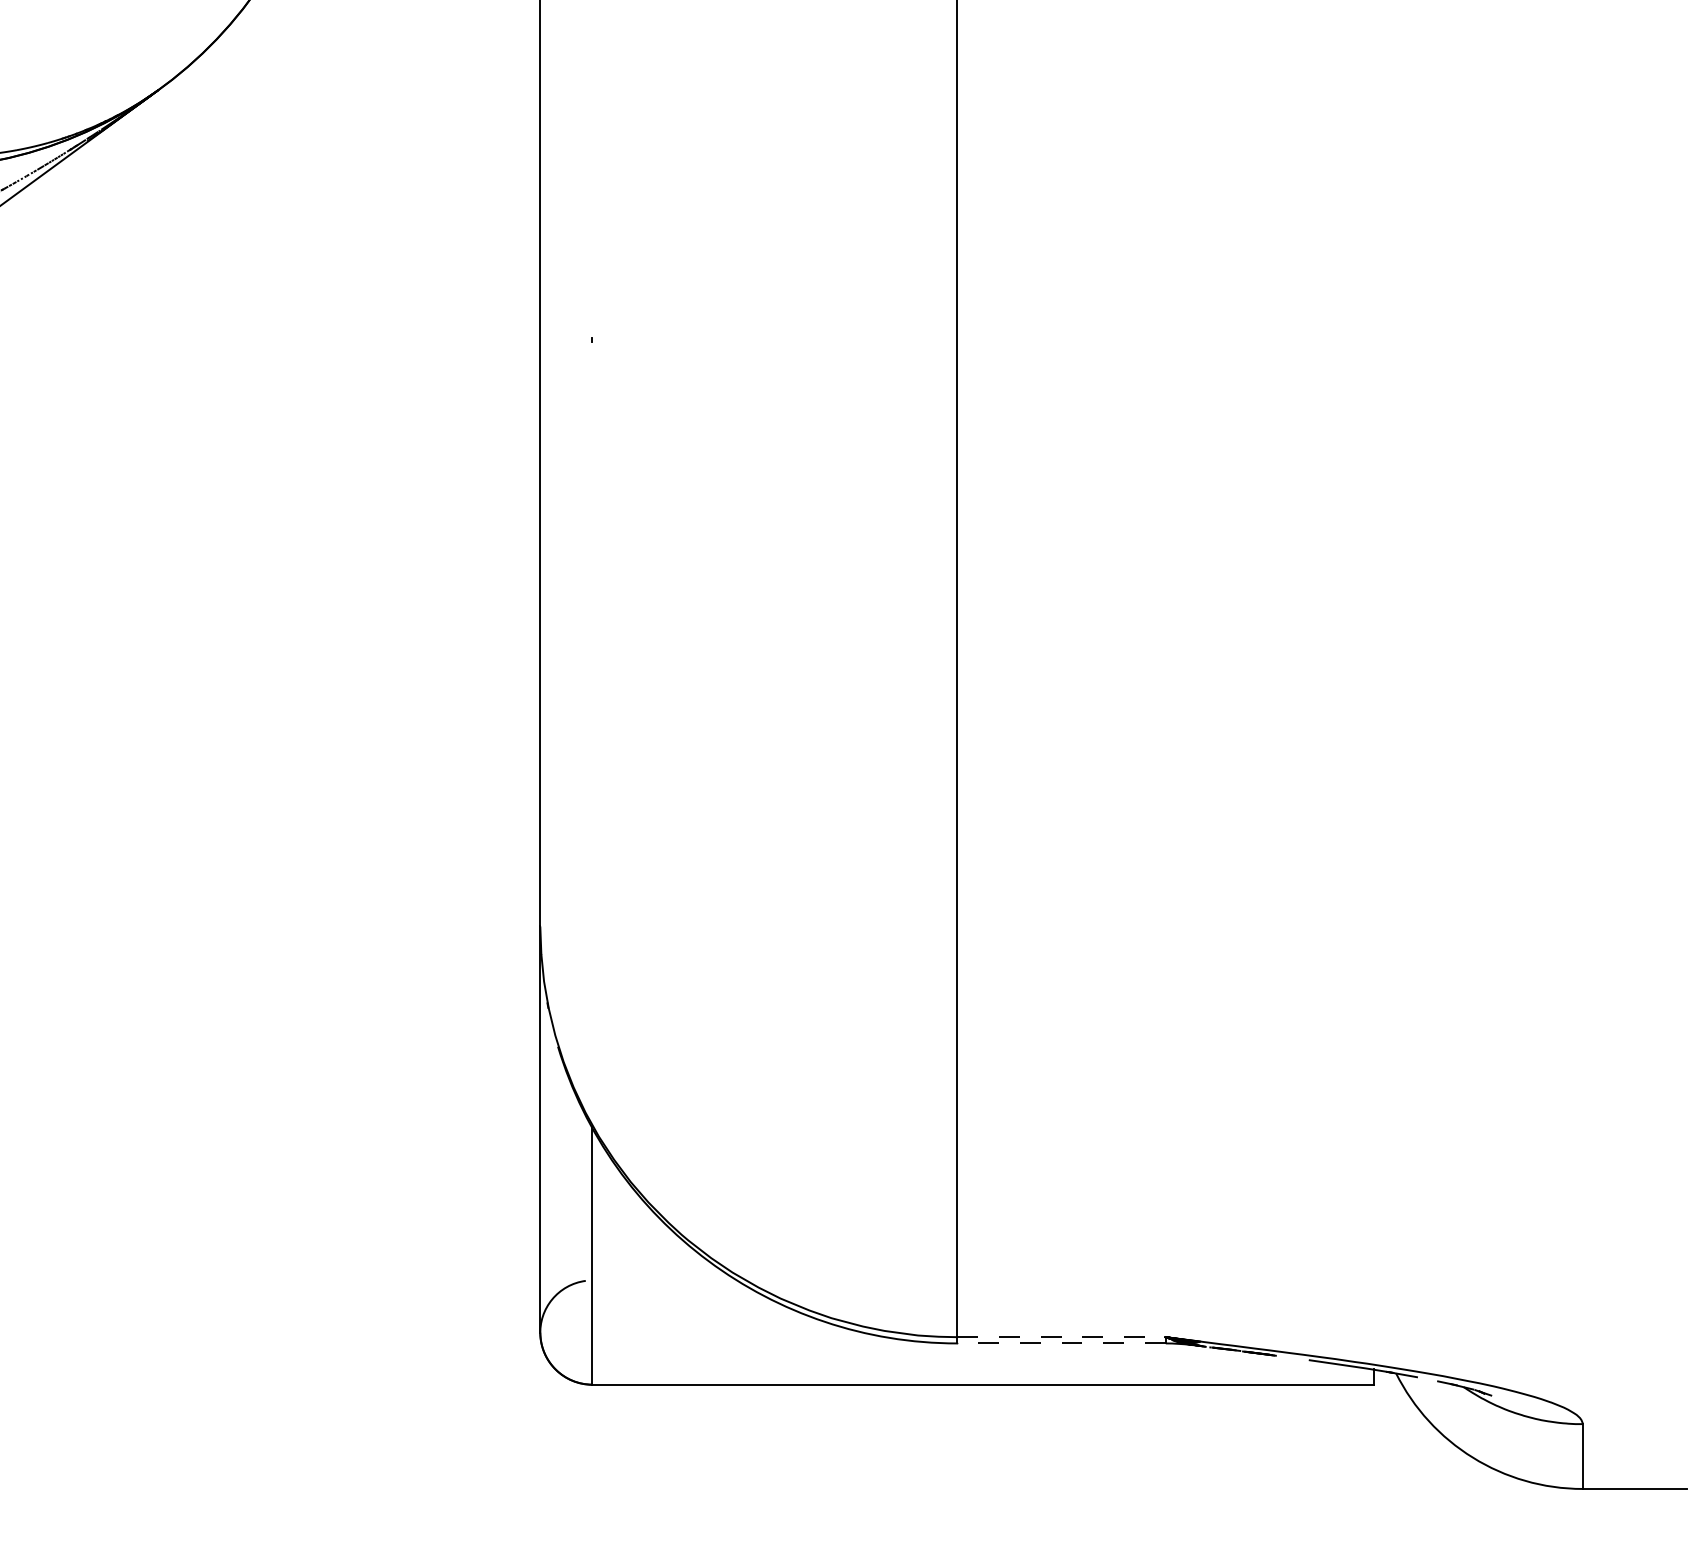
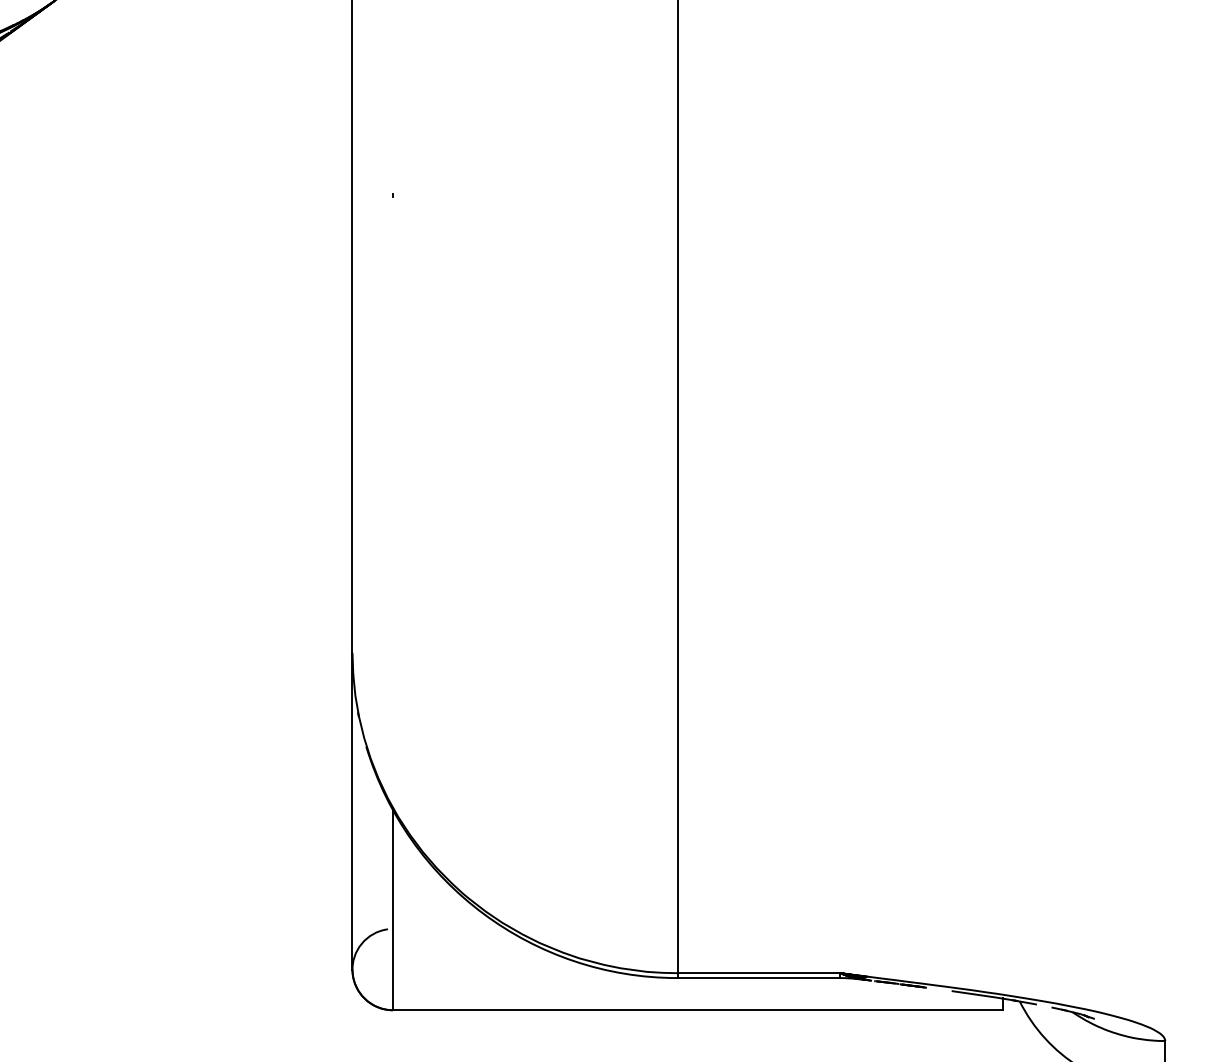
line: (1062, 1337) -> (759, 973), dashed -> solid
line: (1061, 1343) -> (758, 978), dashed -> solid

